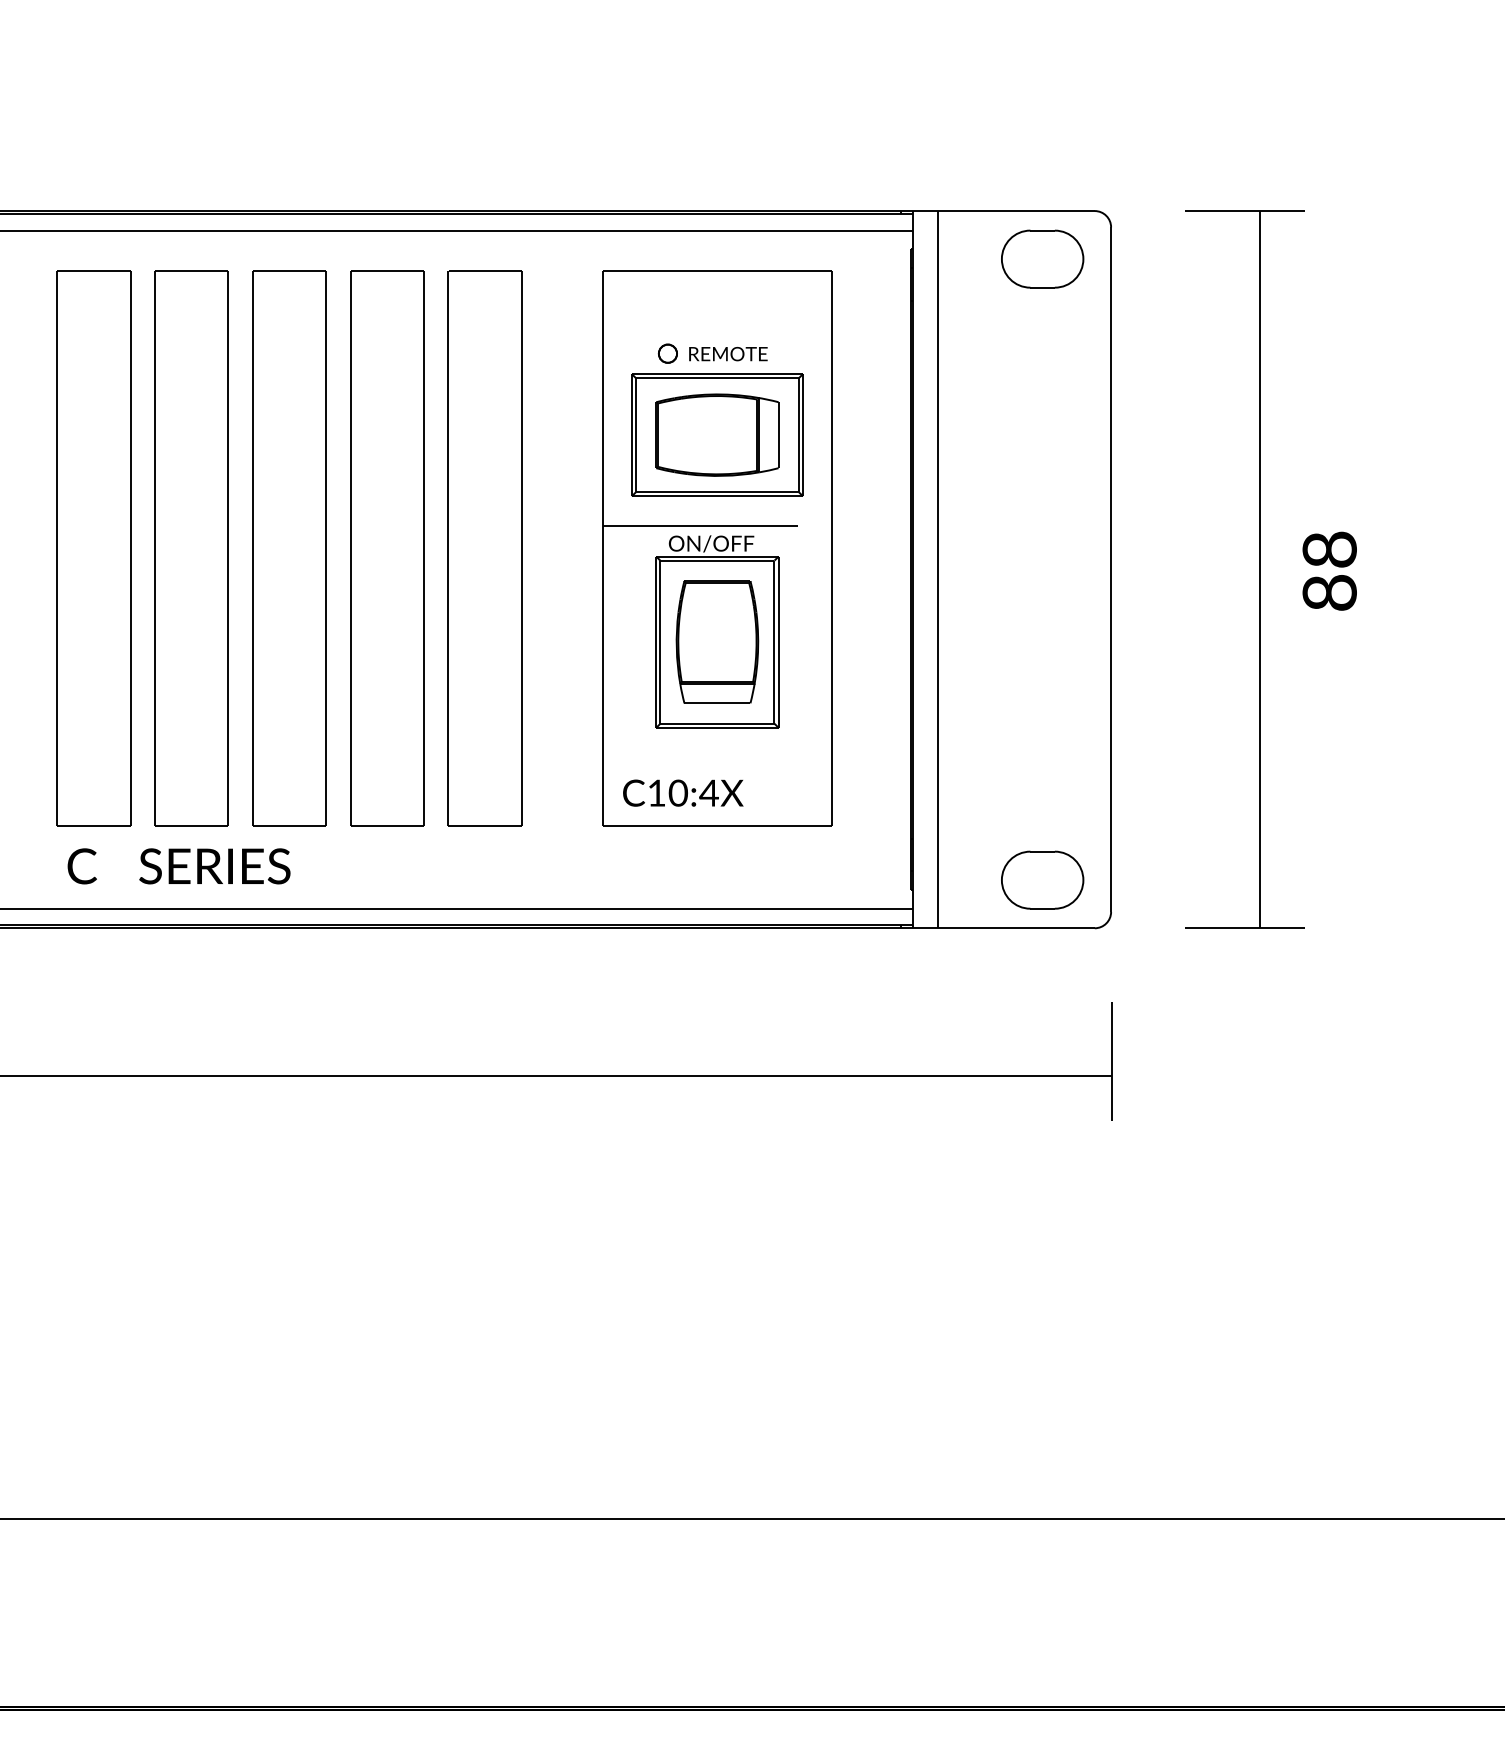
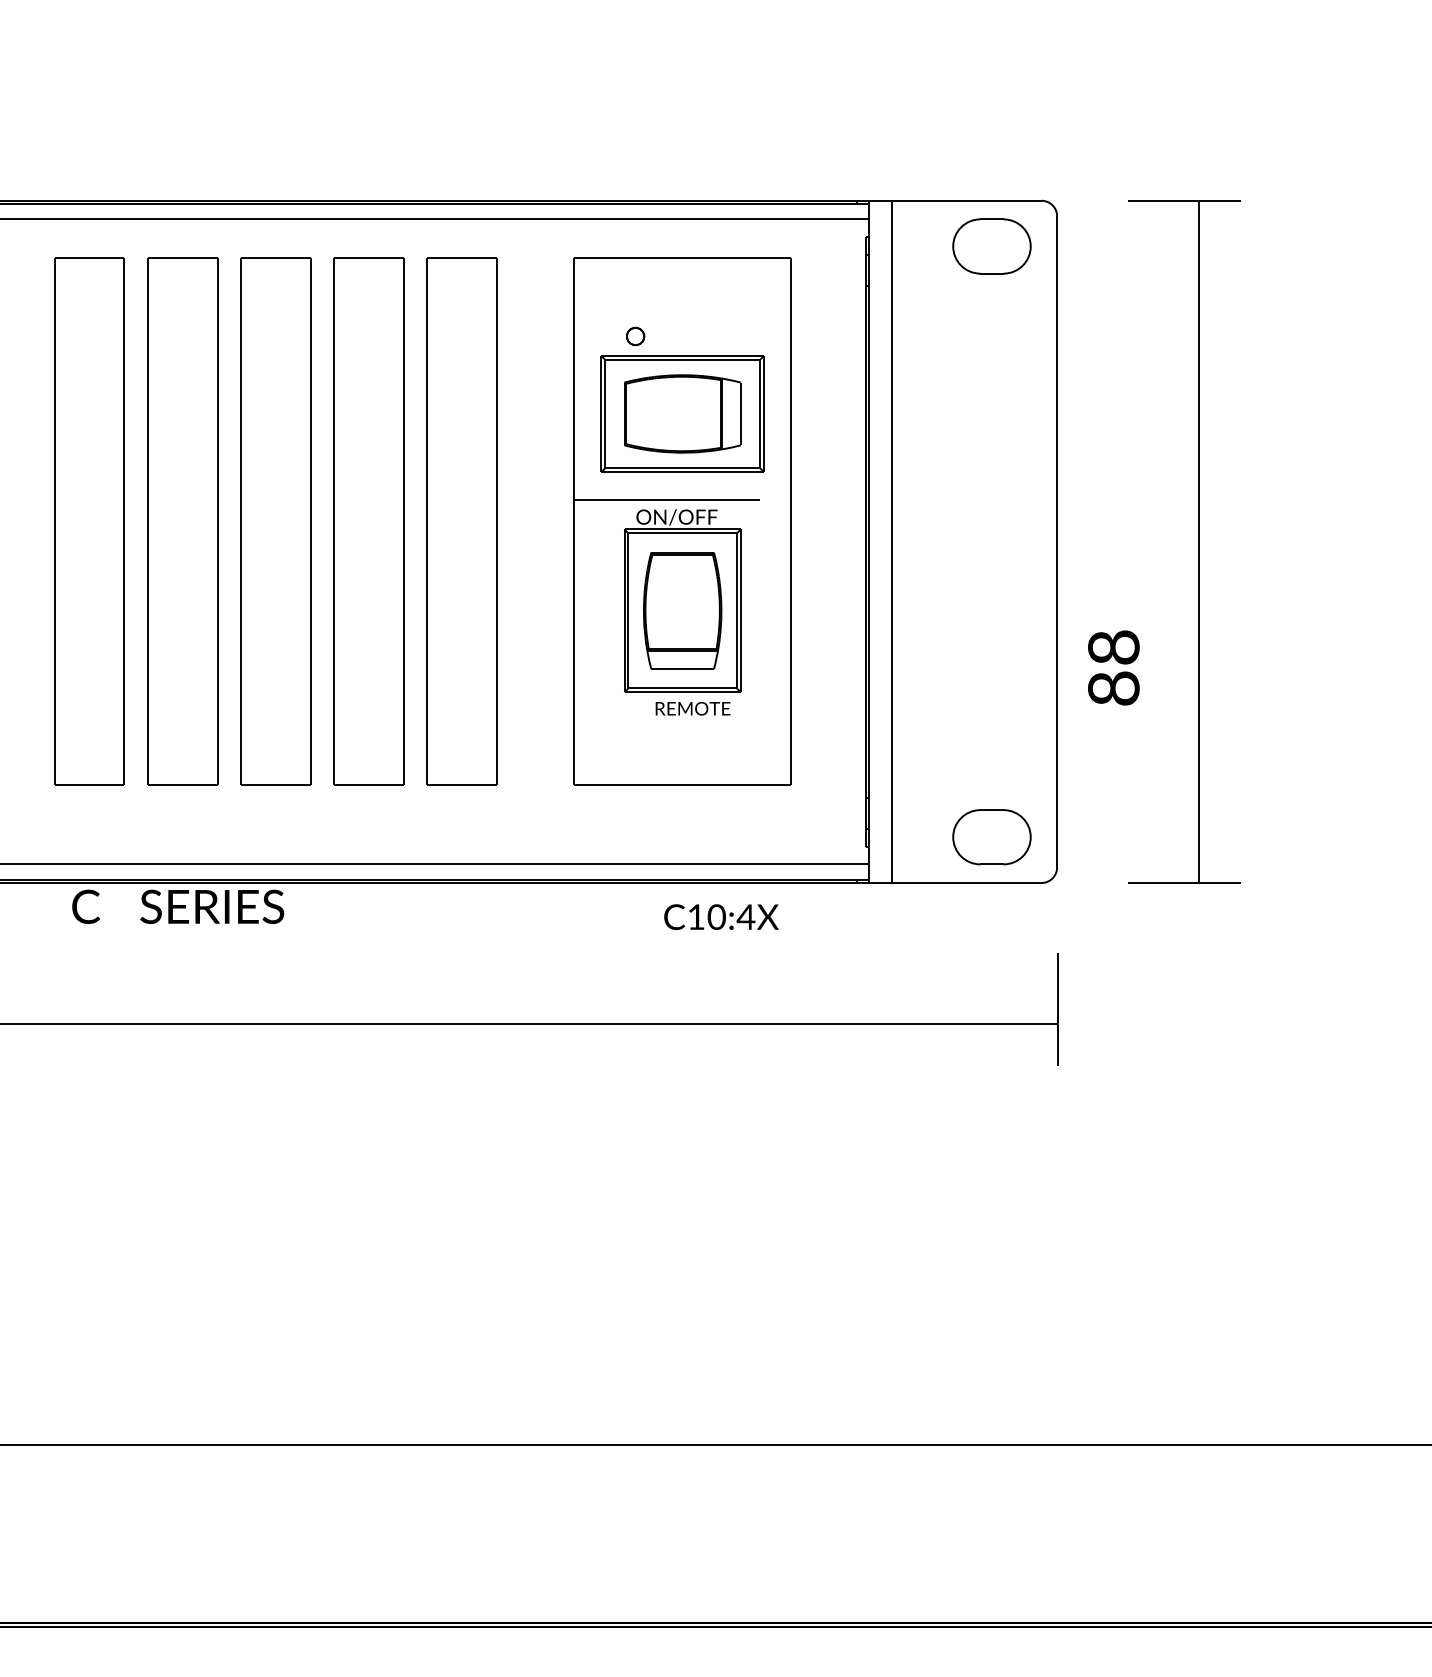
text: (728, 354) -> (693, 709), moved
text: (1329, 570) -> (1113, 667), moved
text: (683, 792) -> (721, 916), moved
text: (178, 866) -> (177, 906), moved

